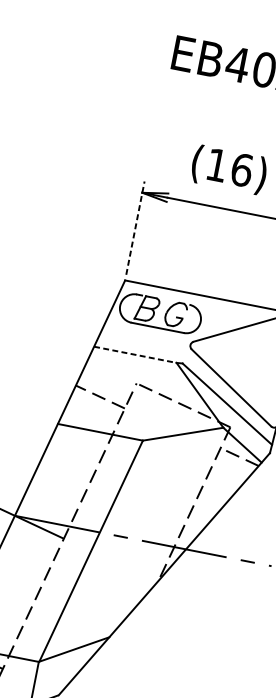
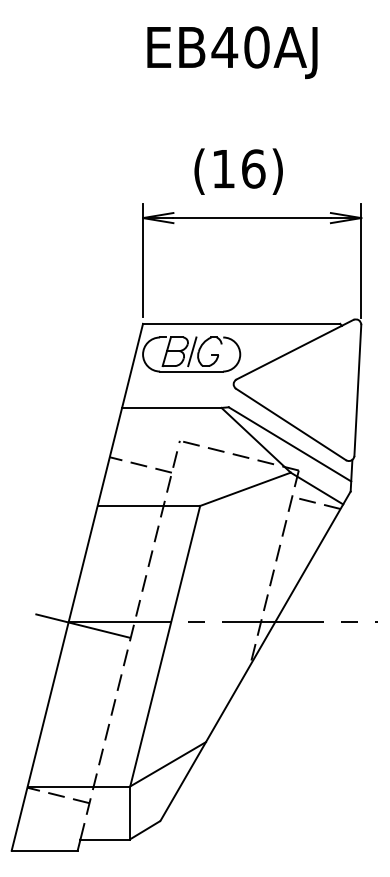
line: (135, 228) -> (143, 260), dashed -> solid
line: (161, 311) -> (192, 351), added
line: (135, 354) -> (171, 407), dashed -> solid

